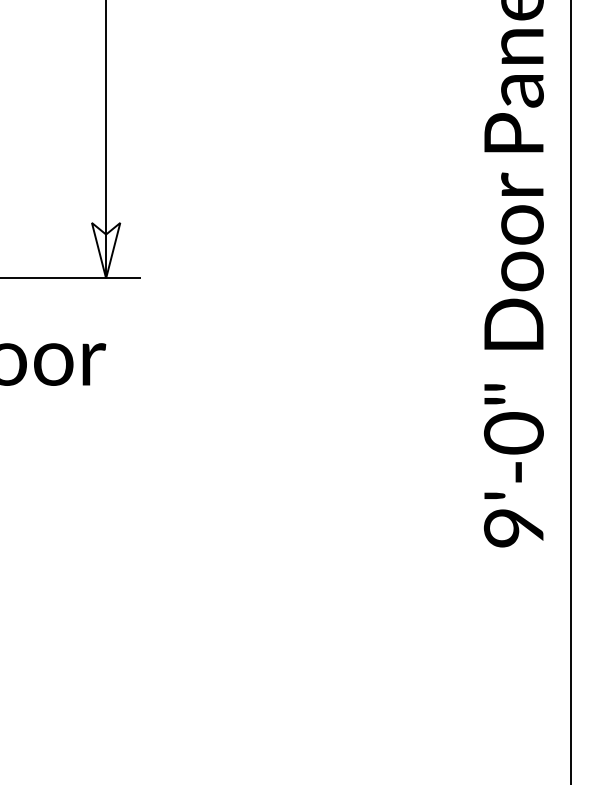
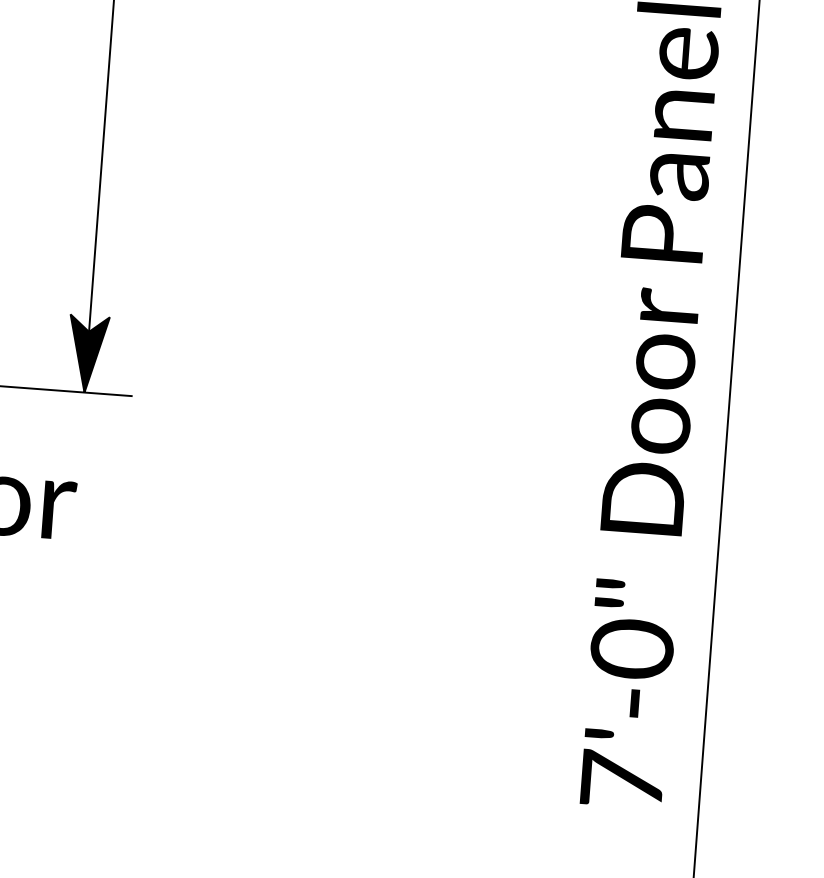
fill: (105, 250) -> (86, 353), added
text: (513, 527) -> (621, 779), 9'-0" -> 7'-0"

